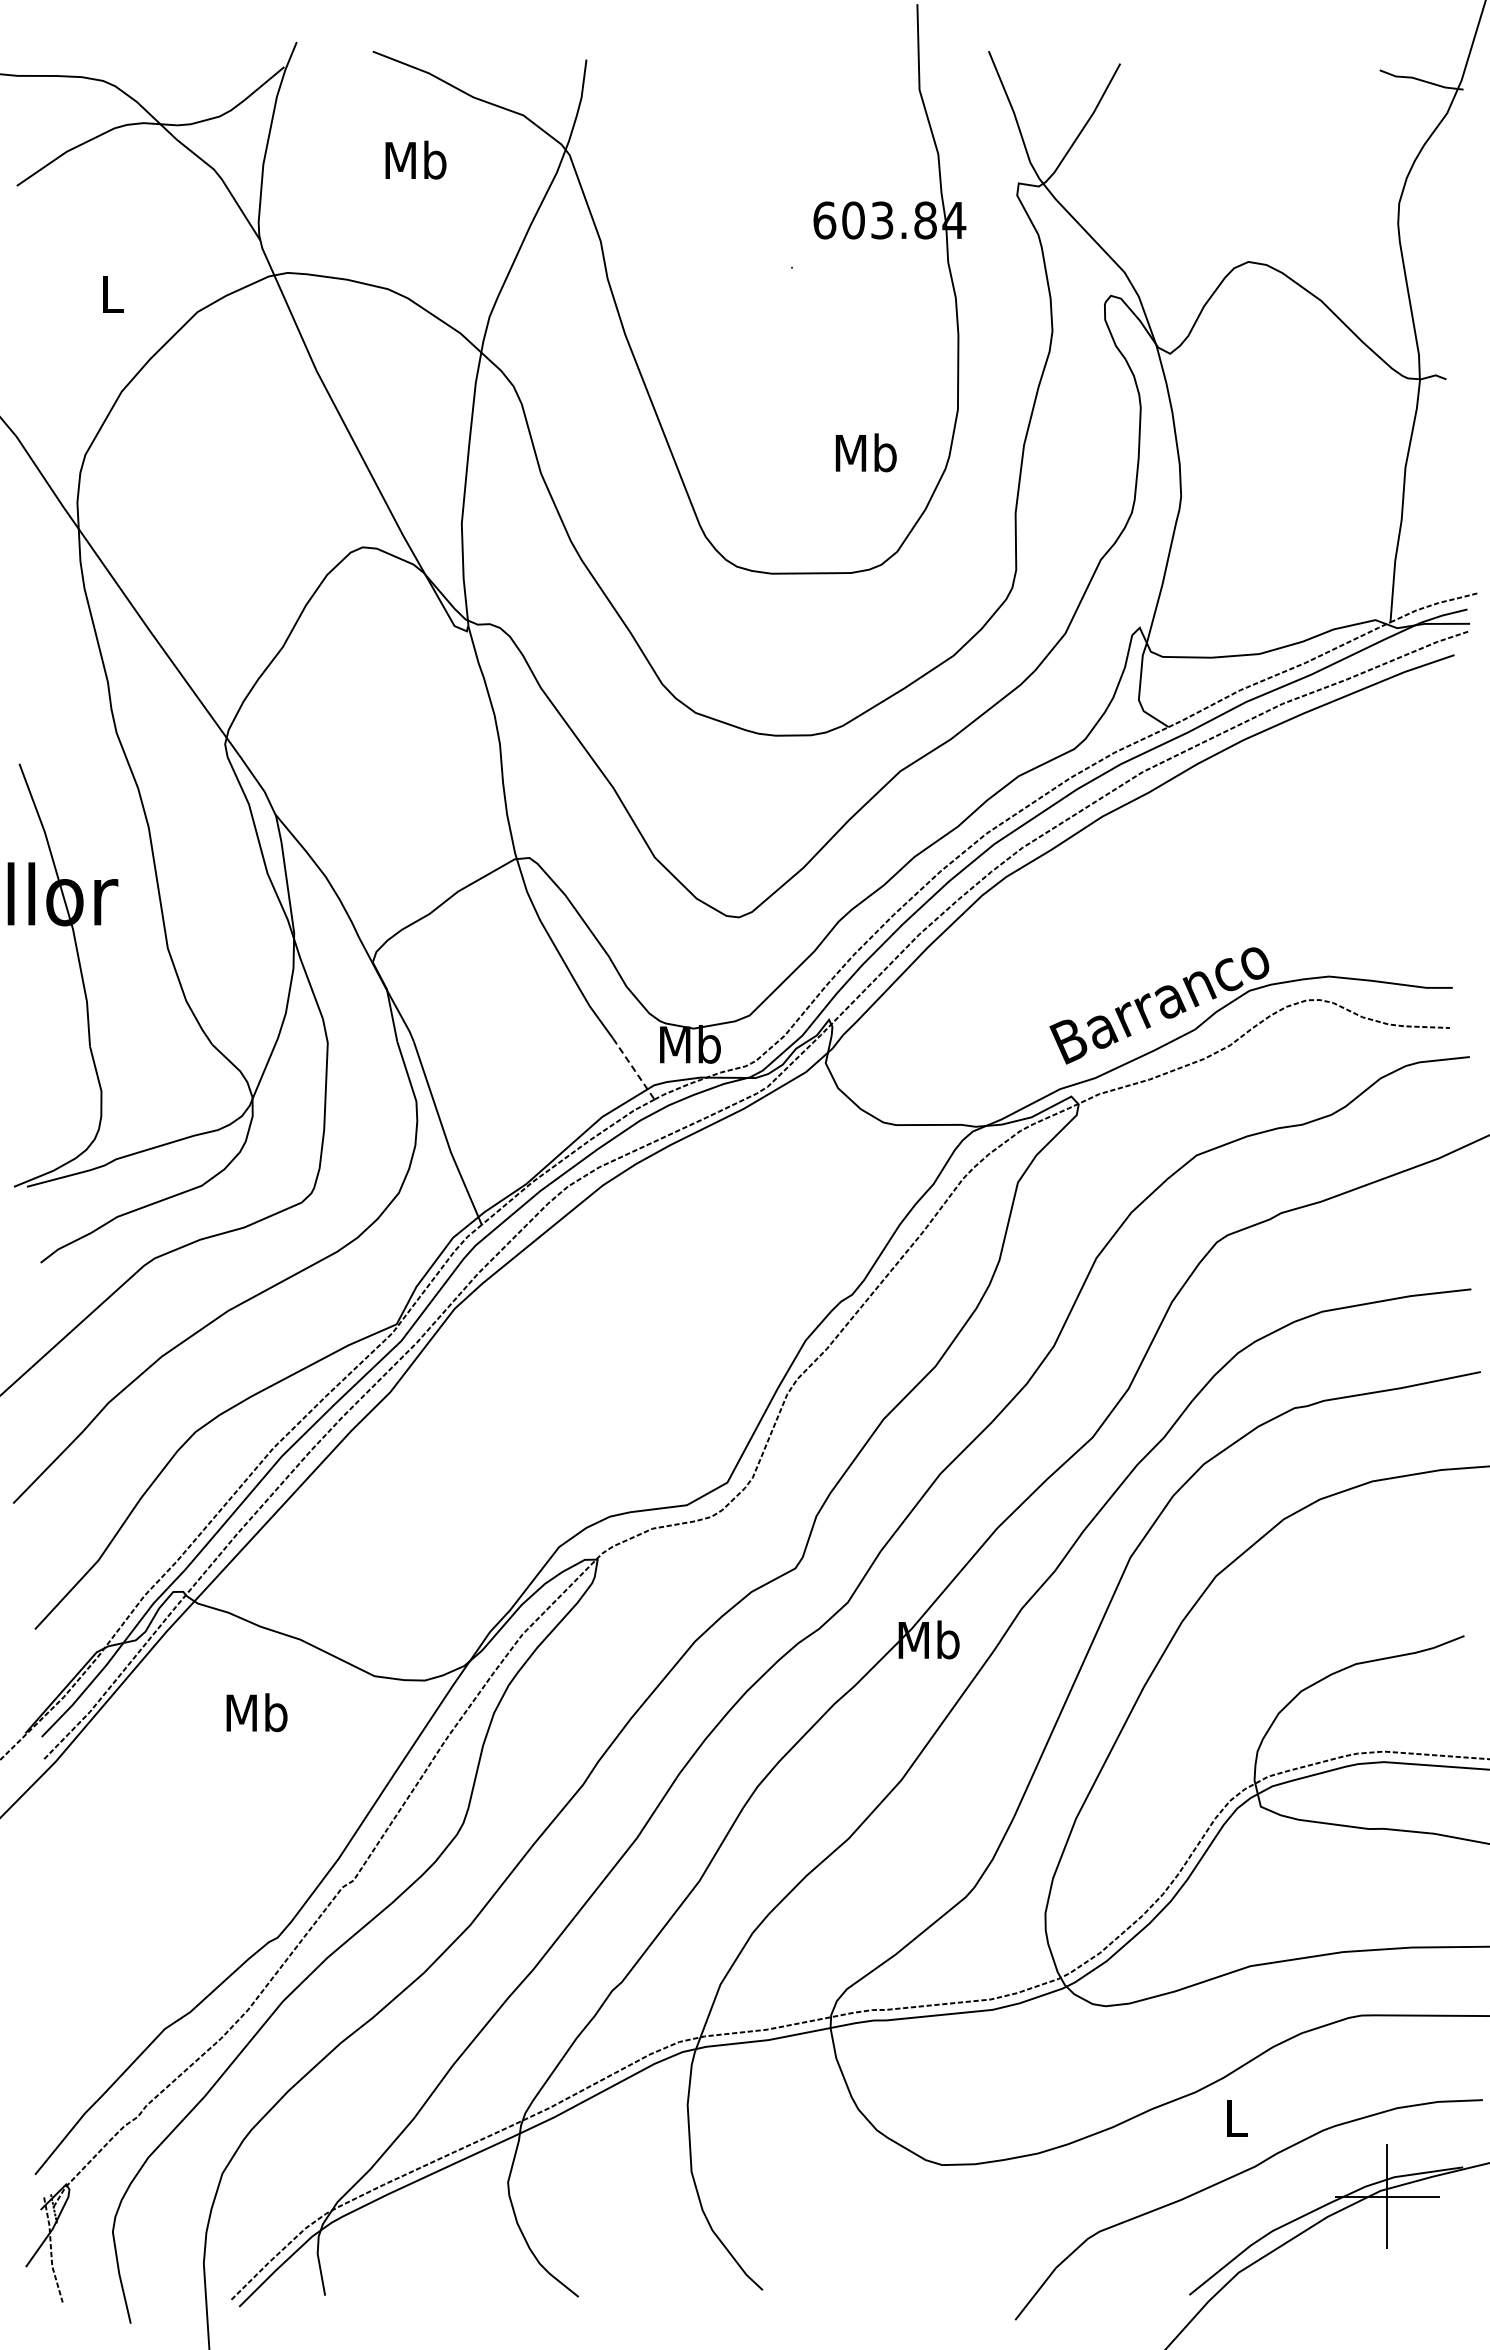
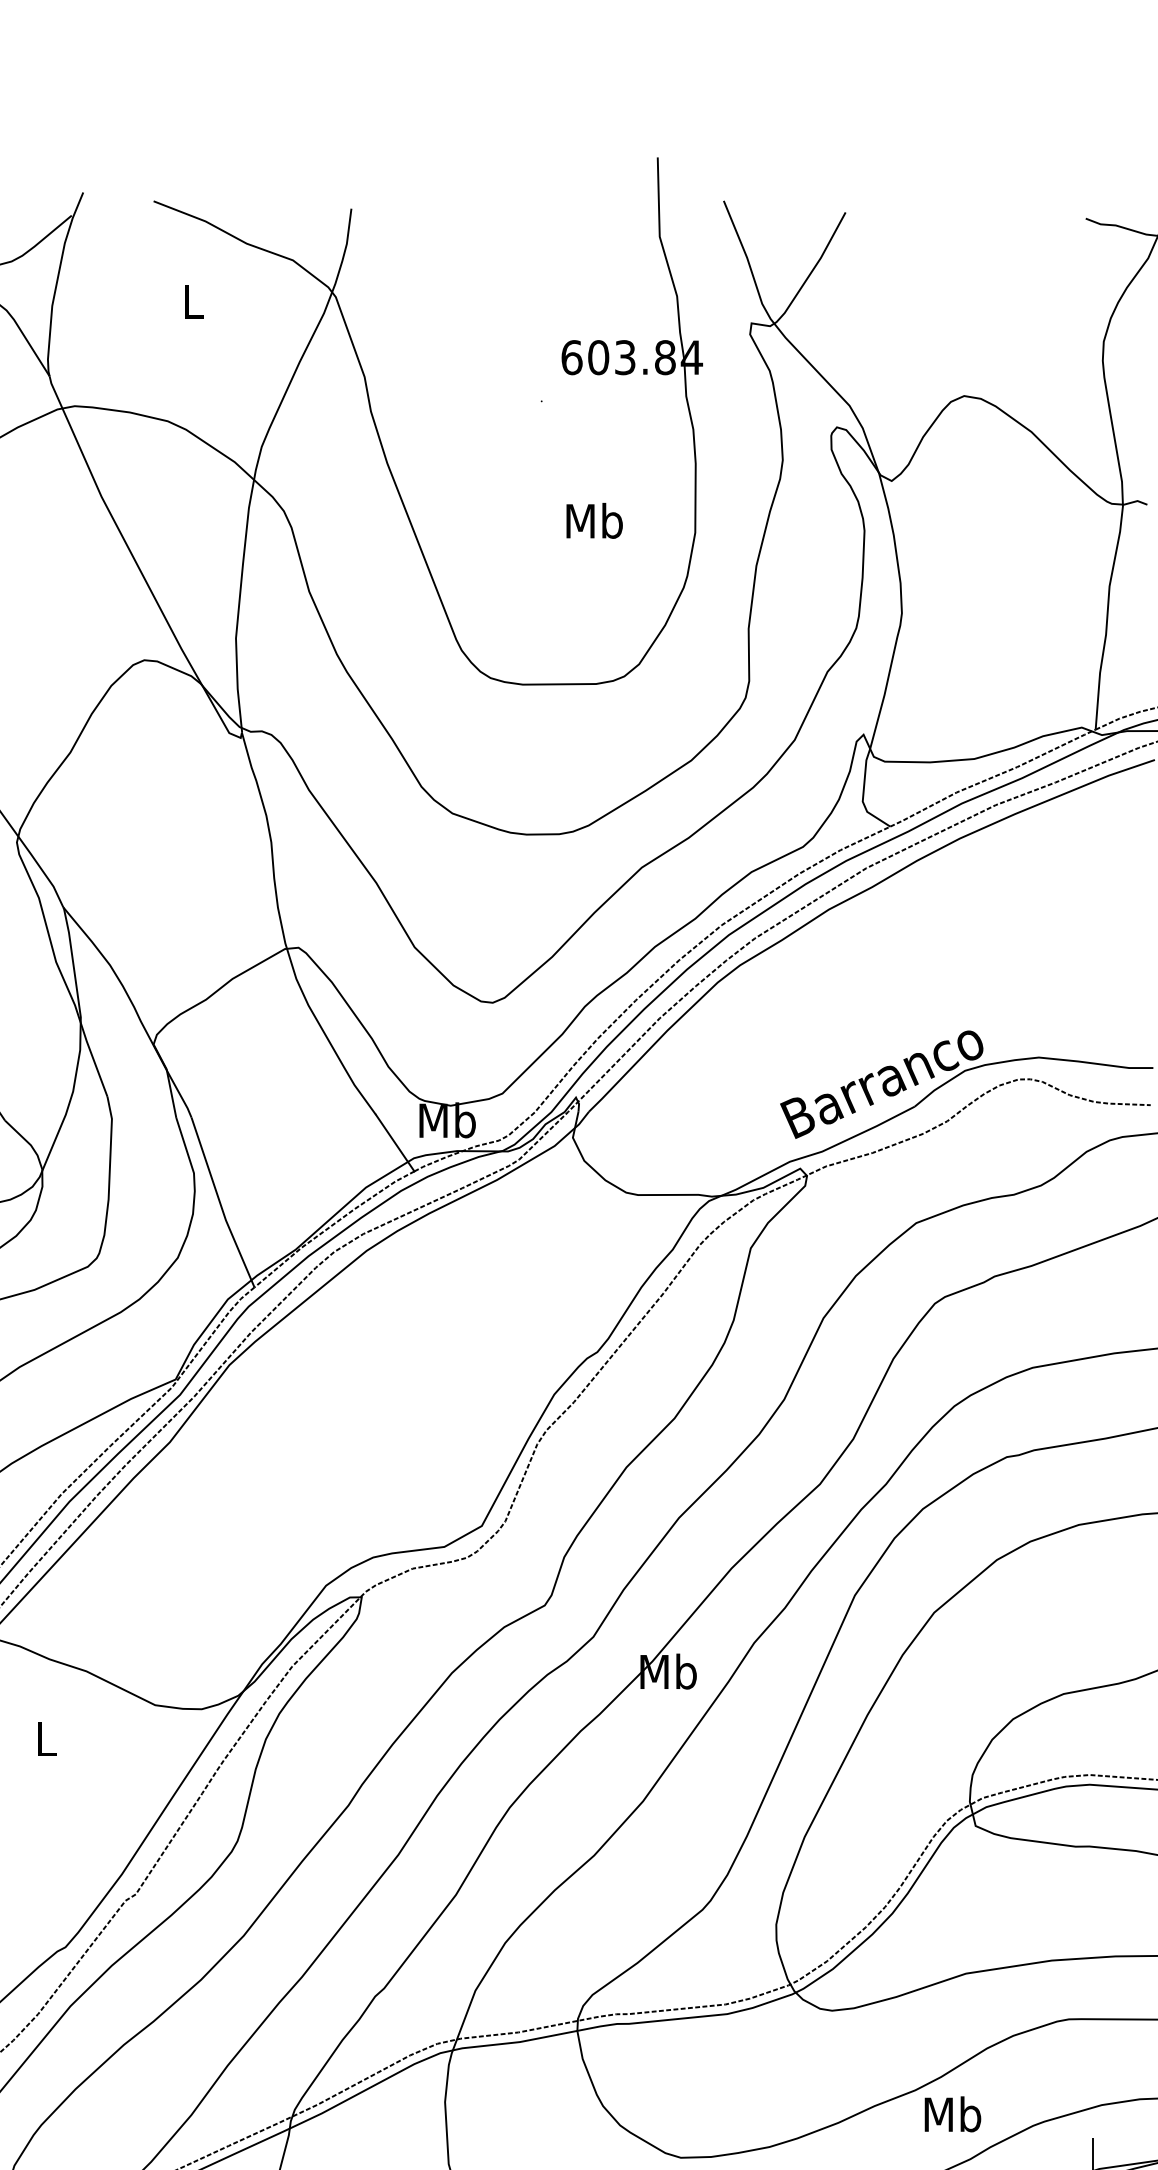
text: (415, 159) -> (193, 301), Mb -> L
text: (865, 452) -> (593, 520), moved
line: (633, 1069) -> (394, 1143), dashed -> solid
text: (256, 1712) -> (45, 1738), Mb -> L
text: (1236, 2117) -> (953, 2113), L -> Mb

